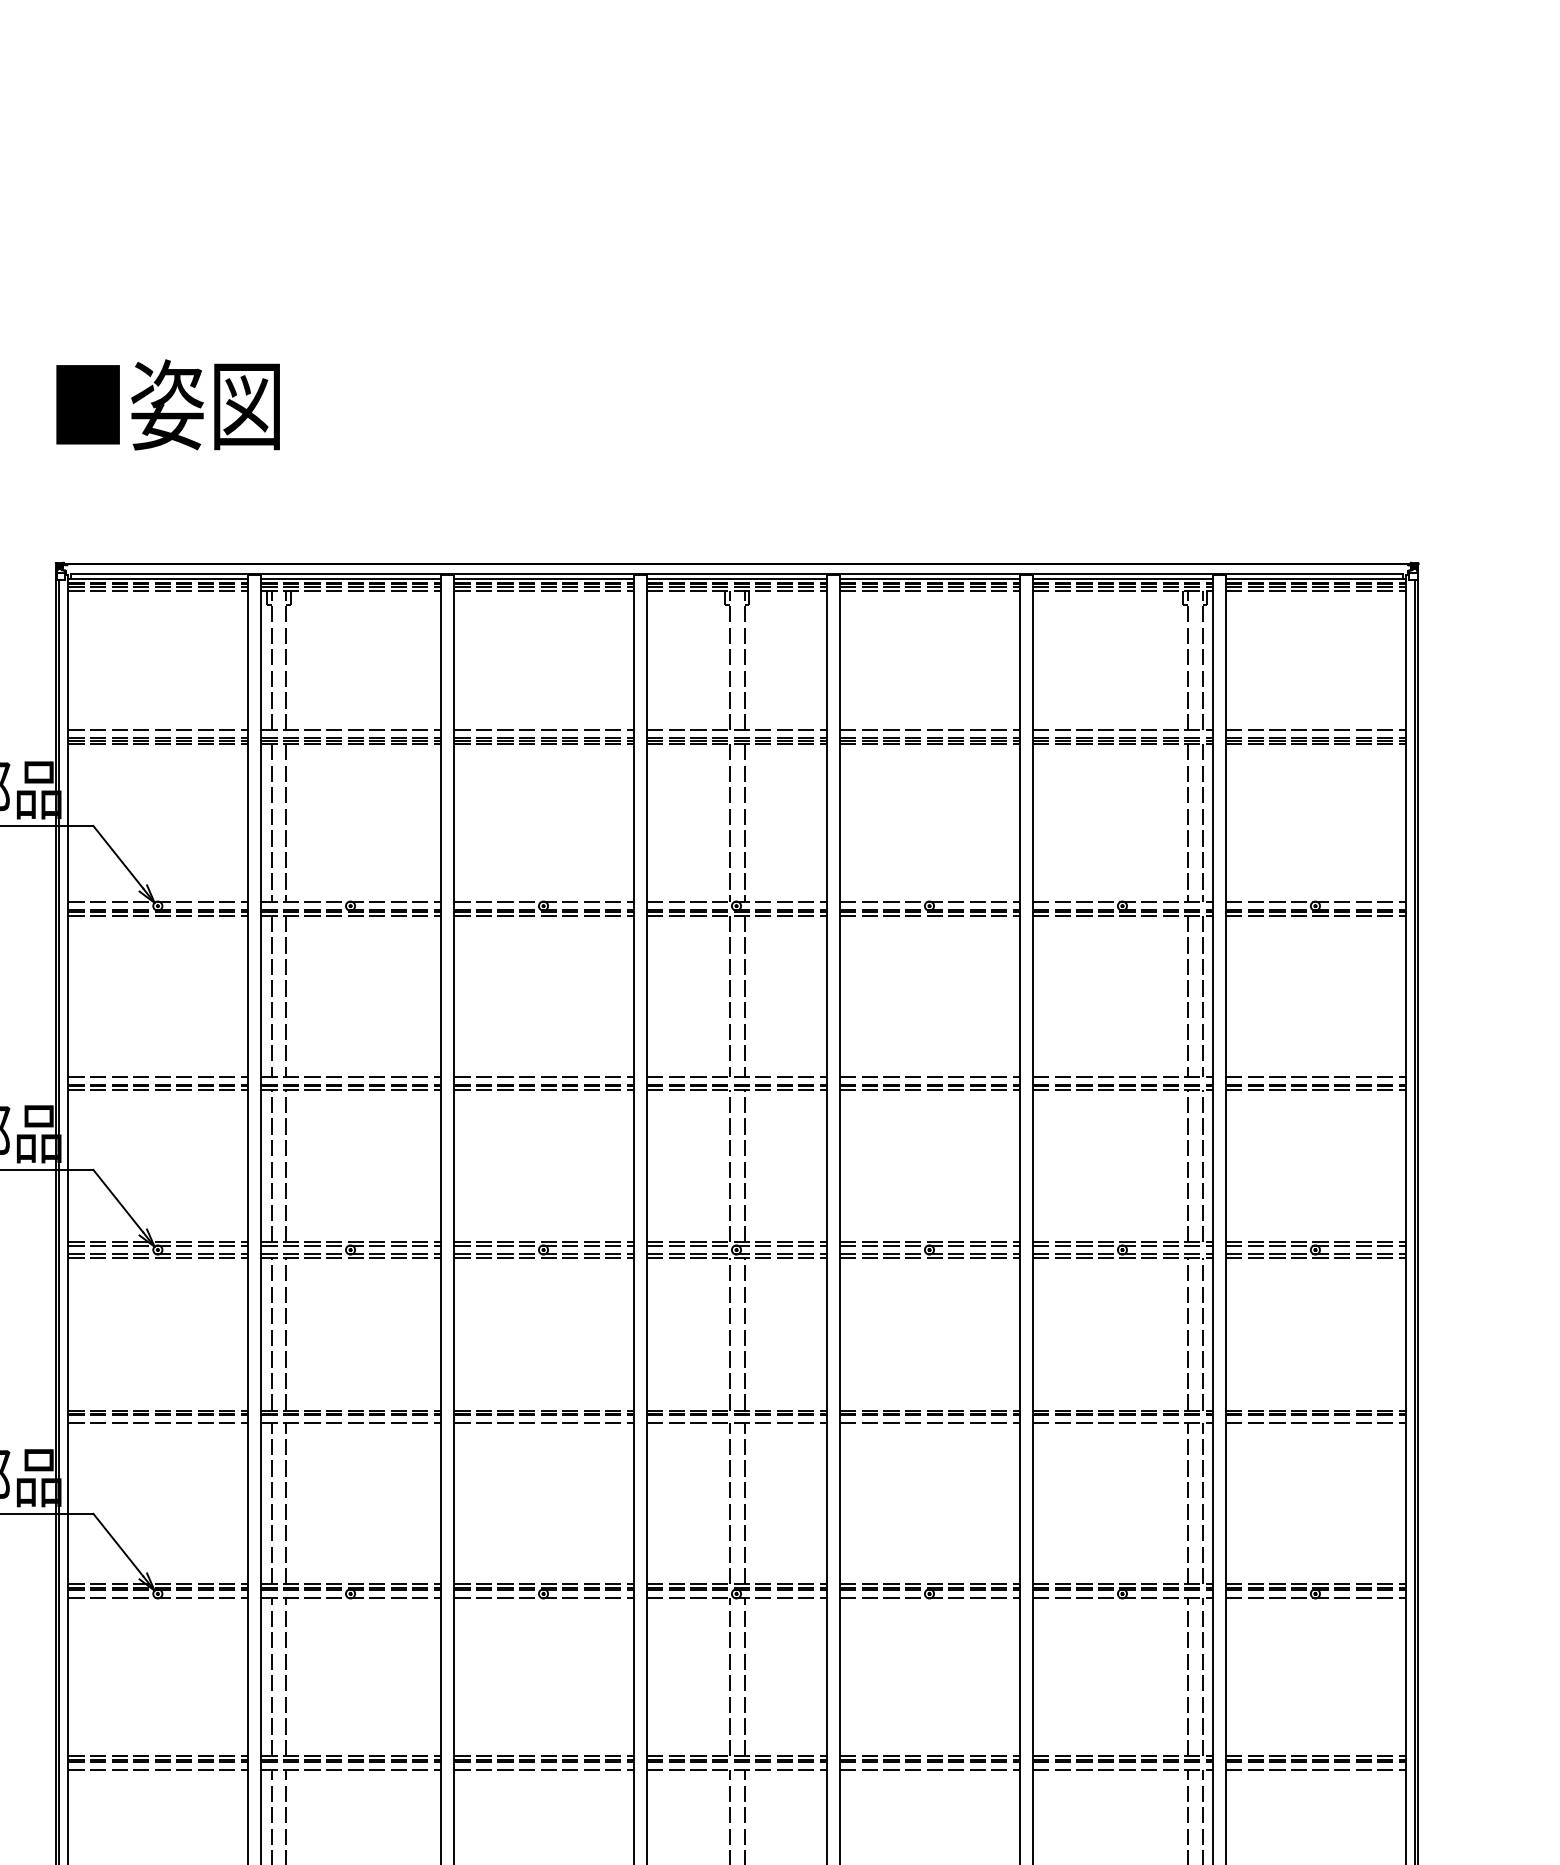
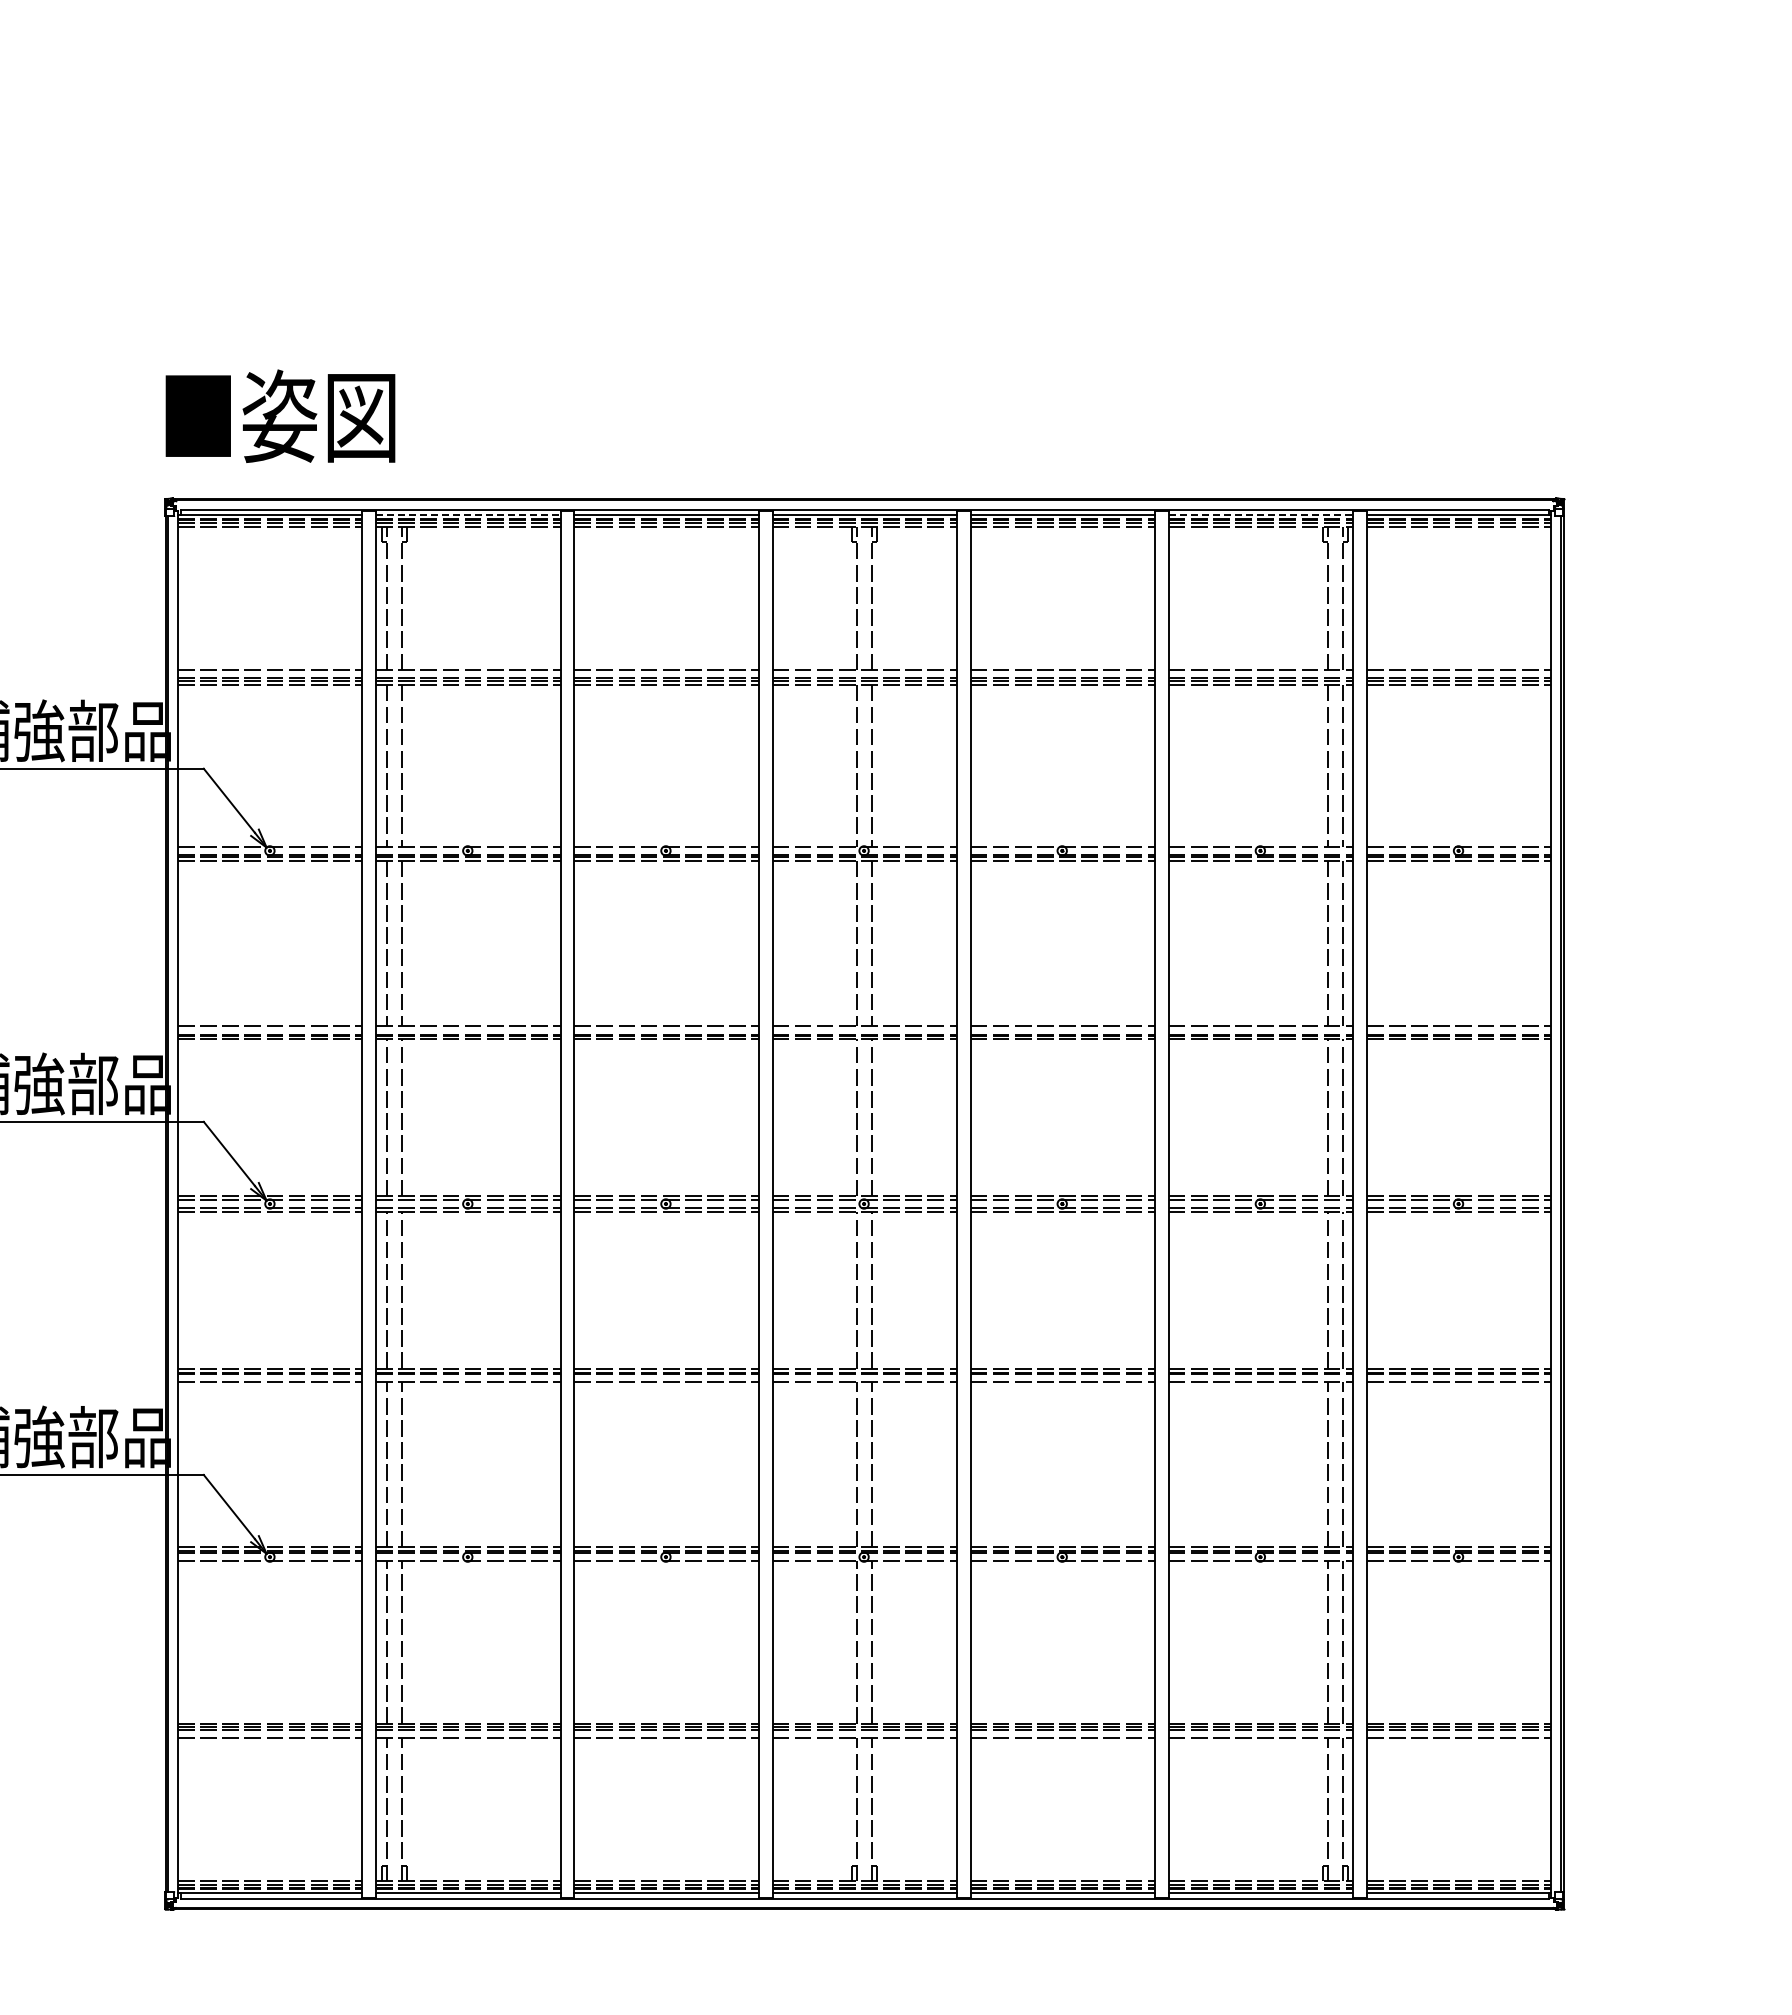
text: (168, 404) -> (280, 415), moved
line: (351, 578) -> (468, 514), solid -> dashed
line: (1123, 578) -> (1261, 514), solid -> dashed

